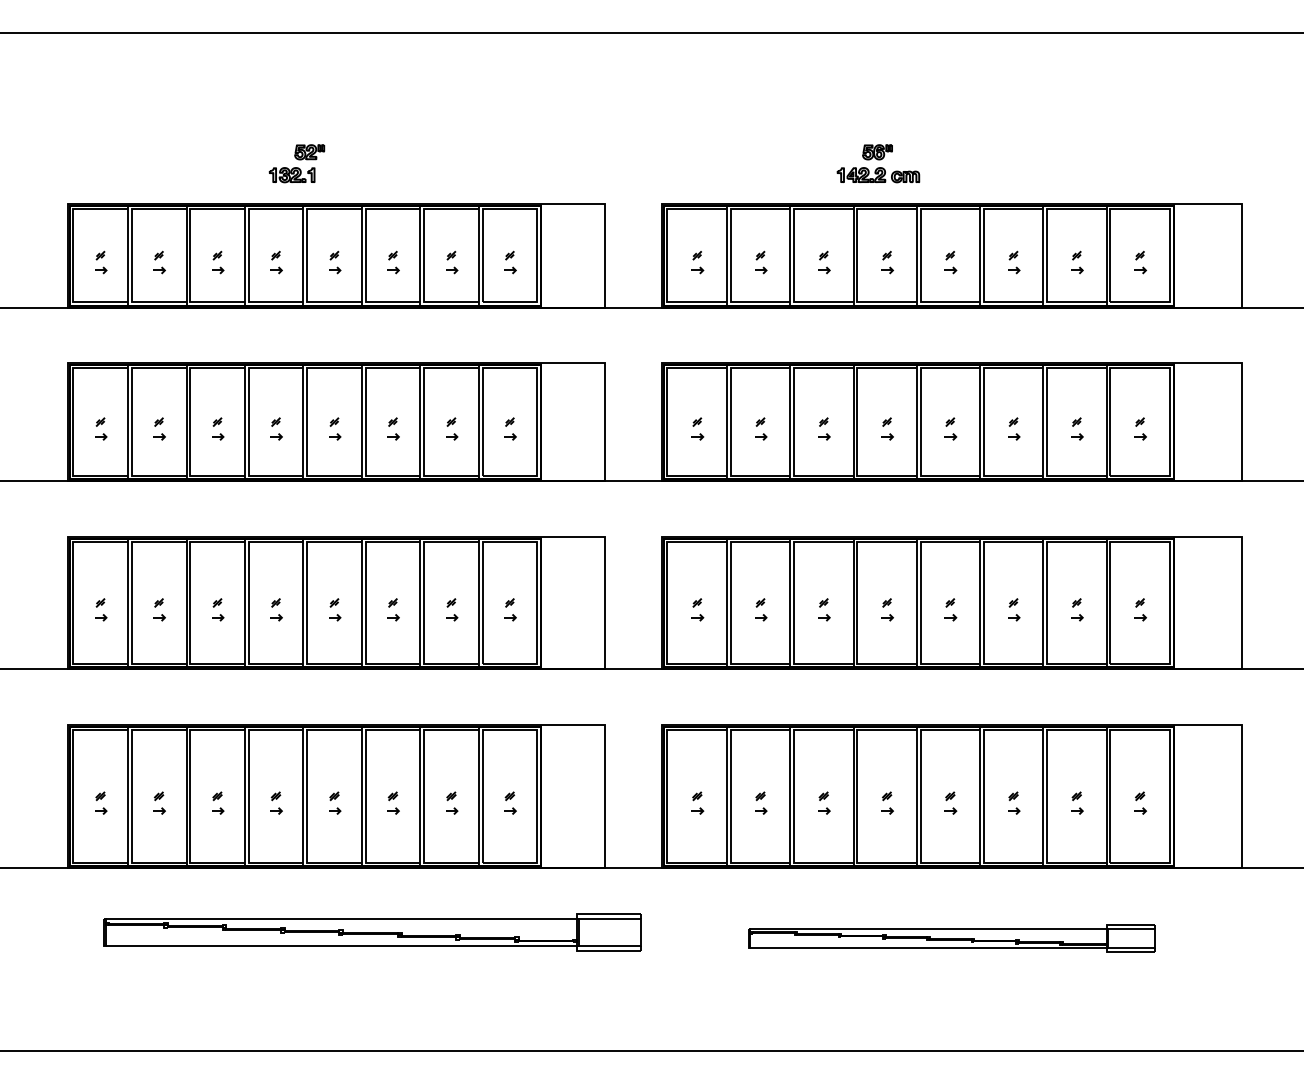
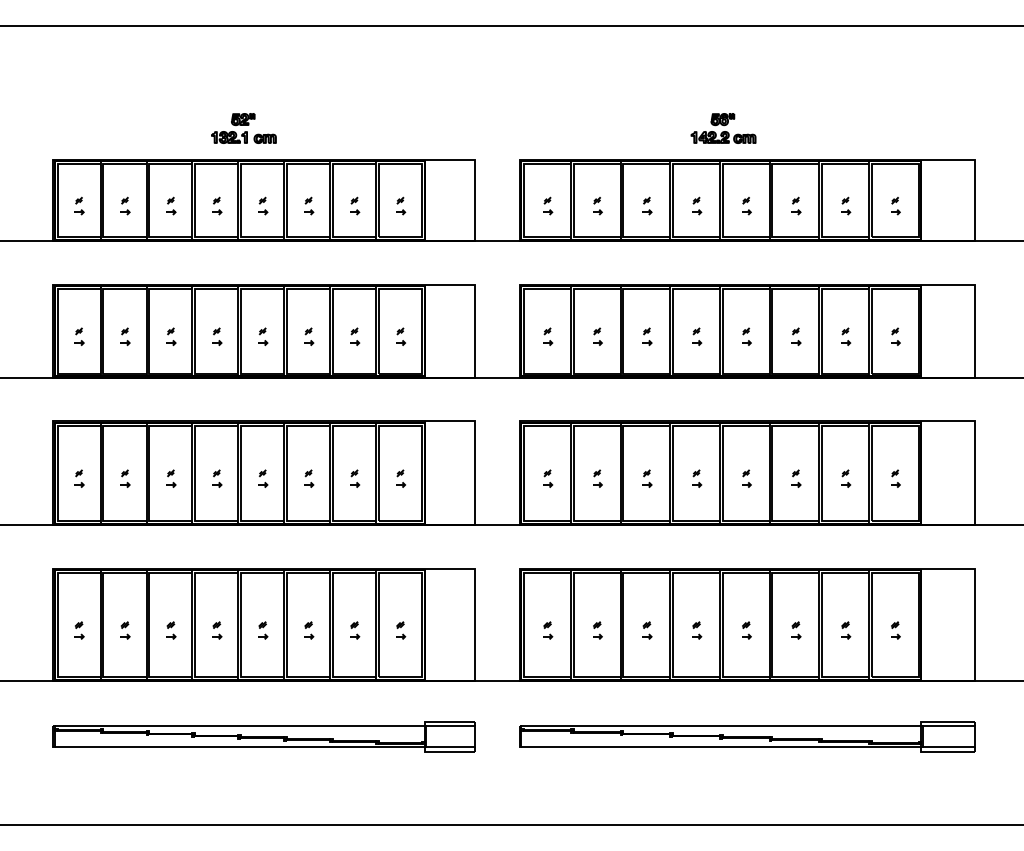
part: (878, 163) -> (723, 128), moved
part: (337, 176) -> (265, 138), added
part: (372, 932) -> (264, 736), moved
part: (951, 938) -> (747, 736), size x1.43

